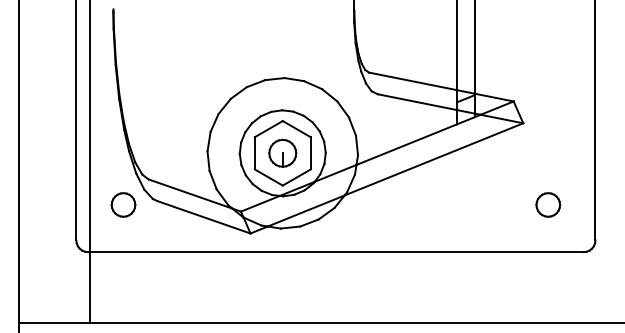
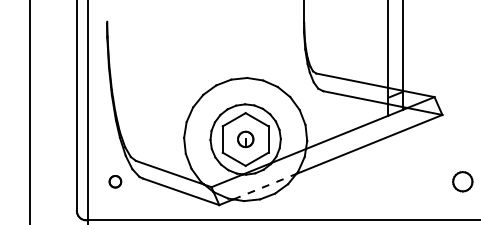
part: (282, 152) -> (245, 138), size x0.7
part: (123, 204) -> (115, 181), size x0.6
line: (306, 210) -> (265, 186), solid -> dashed

